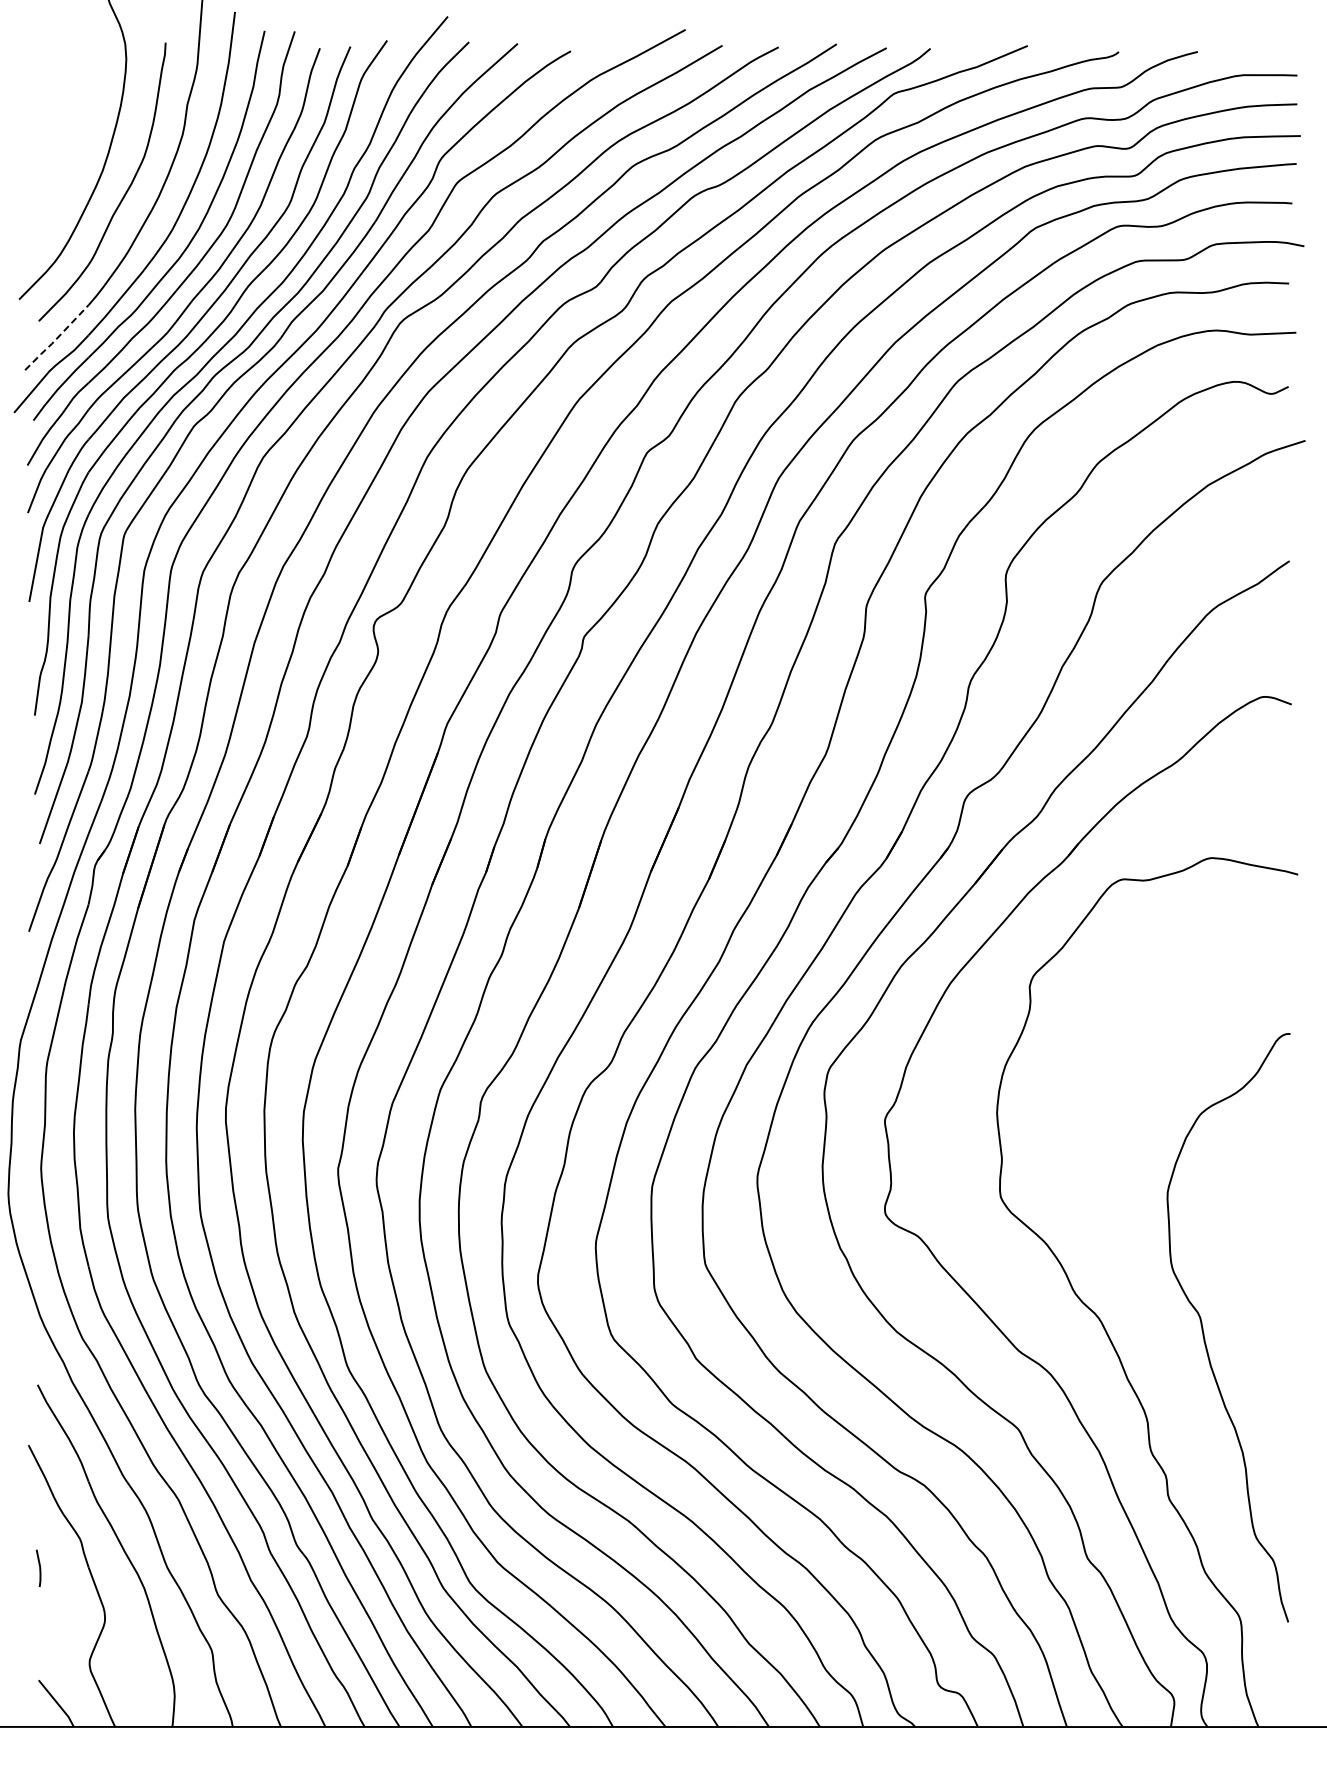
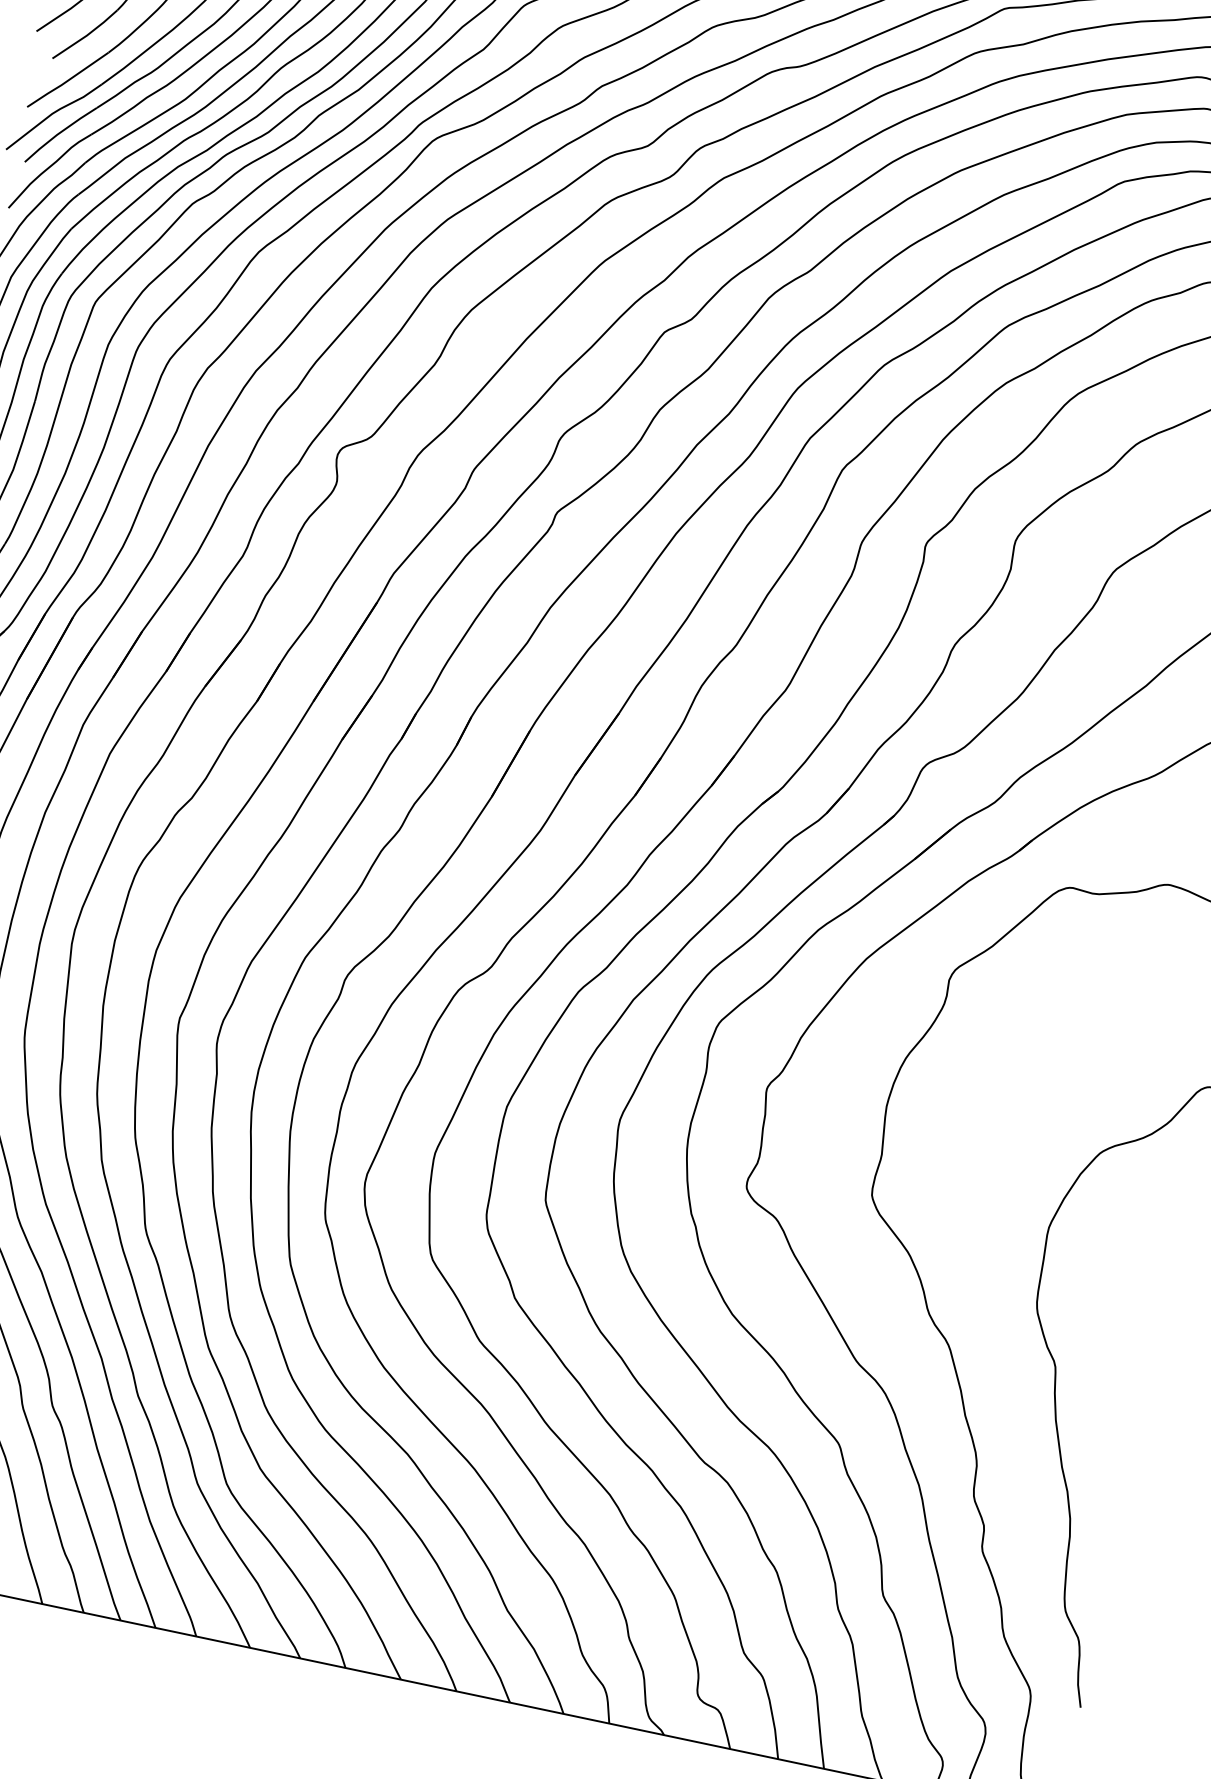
line: (56, 338) -> (67, 80), dashed -> solid

